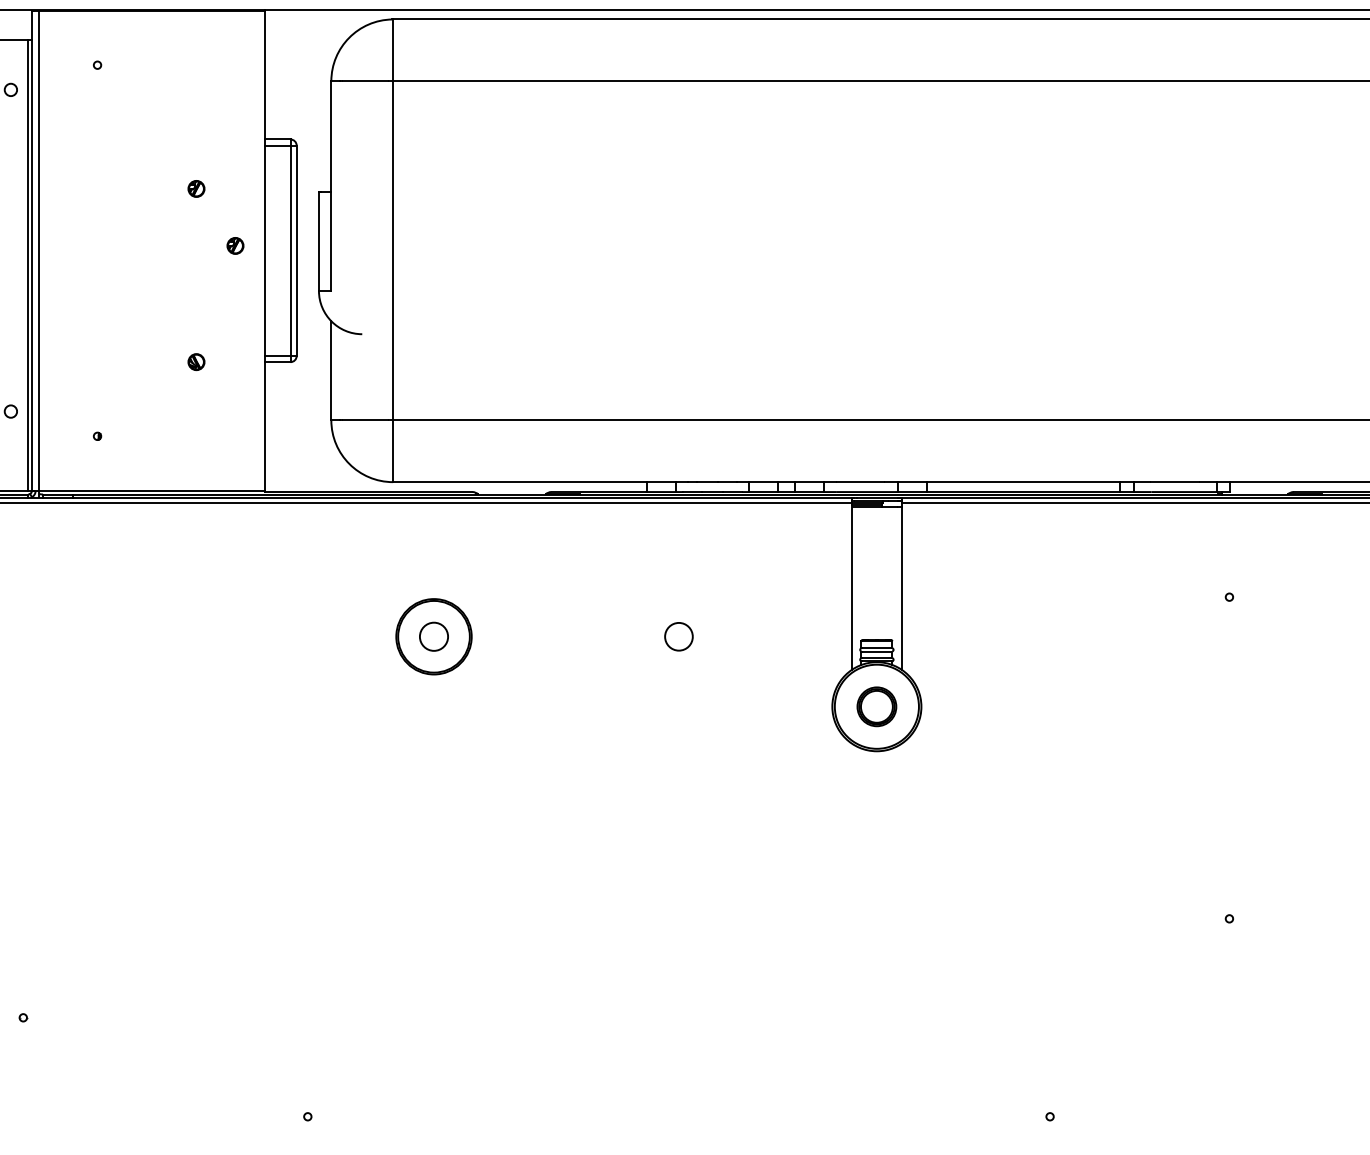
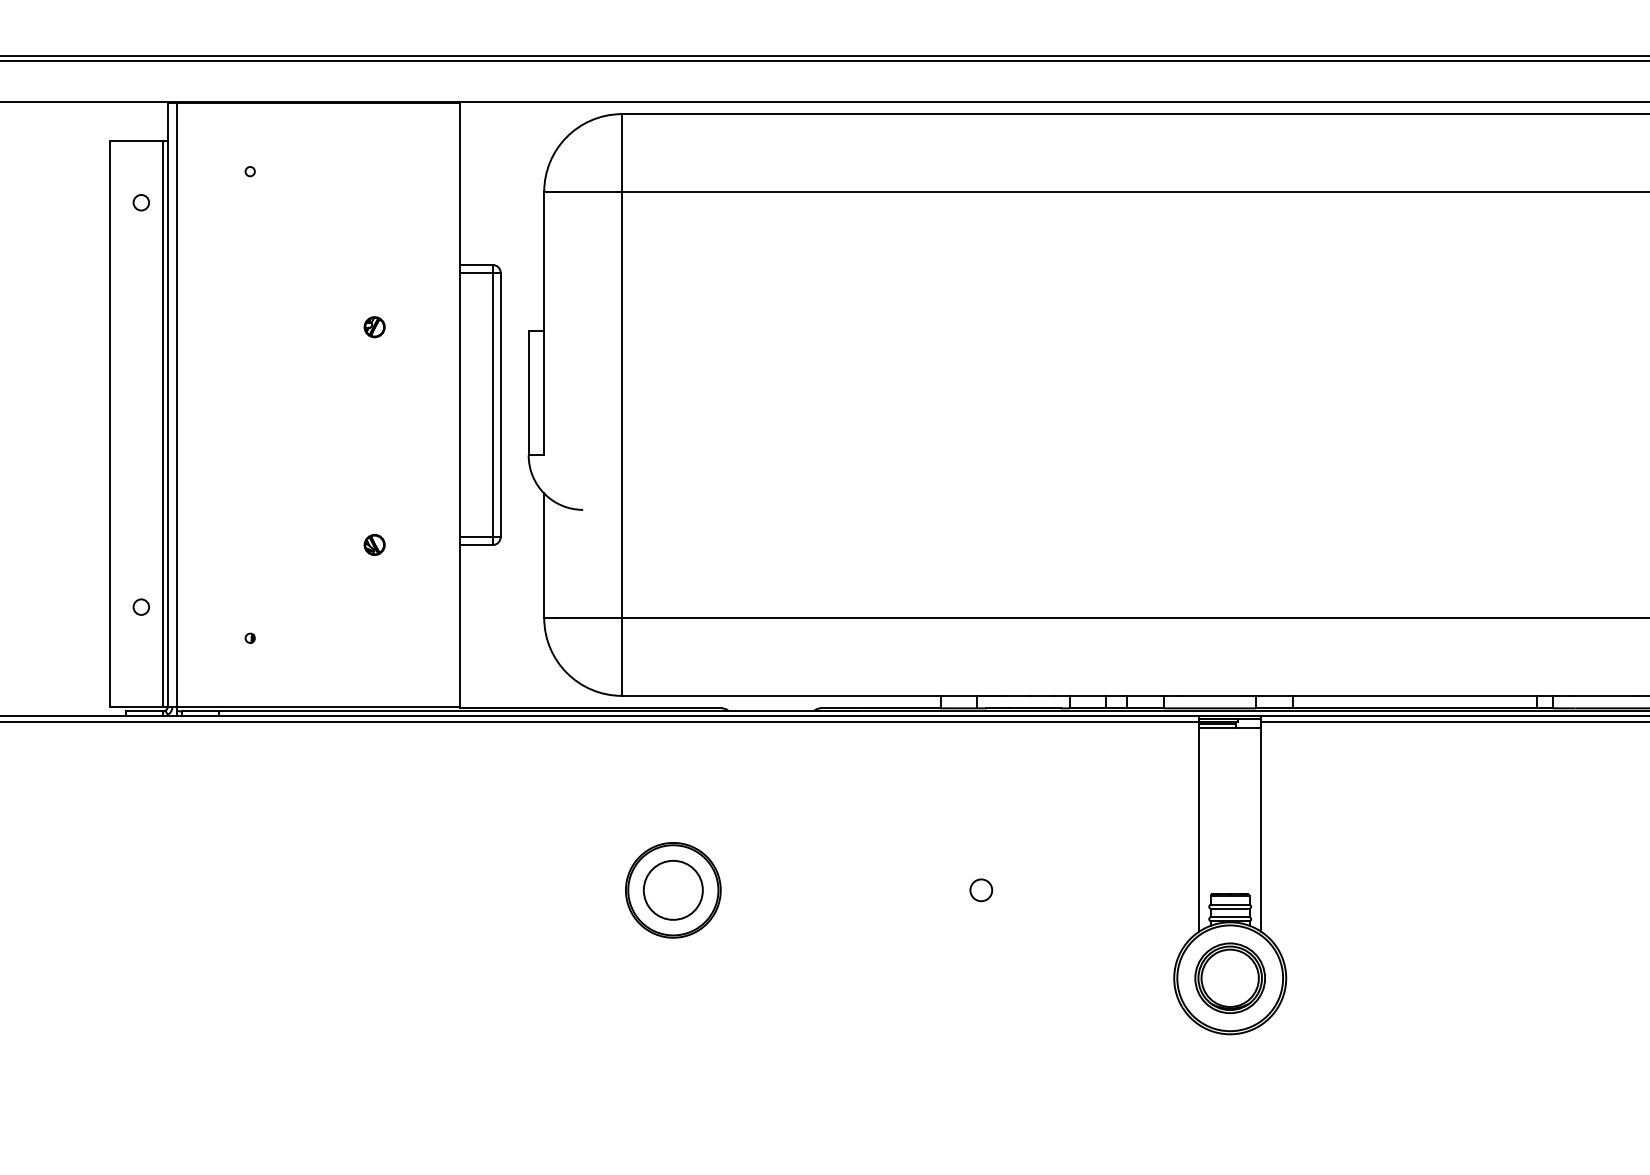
part: (235, 245) -> (423, 398), removed
circle: (433, 636) -> (672, 889), size x1.67
circle: (678, 636) -> (980, 889), size x0.62
part: (876, 706) -> (1229, 977), size x1.43

